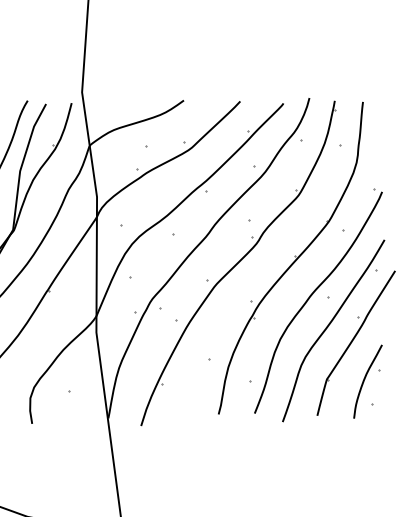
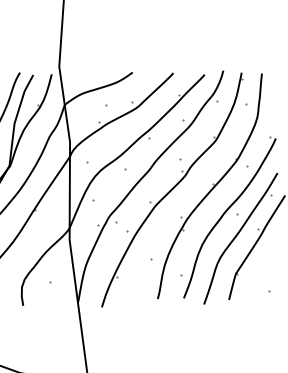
part: (367, 380) -> (265, 274), removed

